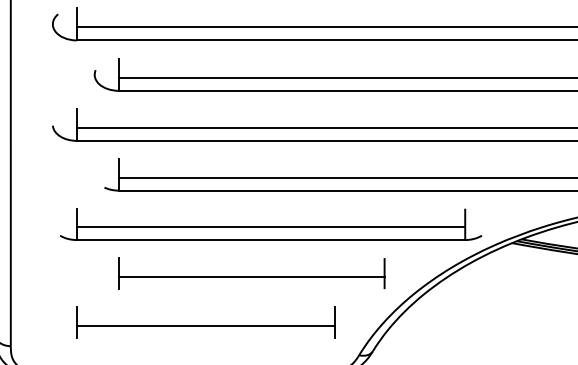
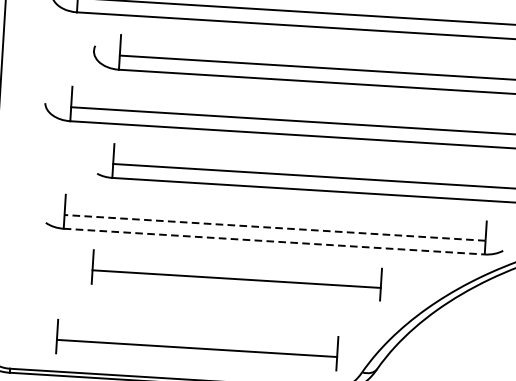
line: (270, 227) -> (274, 227), solid -> dashed
line: (271, 240) -> (274, 242), solid -> dashed
part: (251, 273) -> (236, 275), moved
part: (205, 322) -> (196, 345), moved

